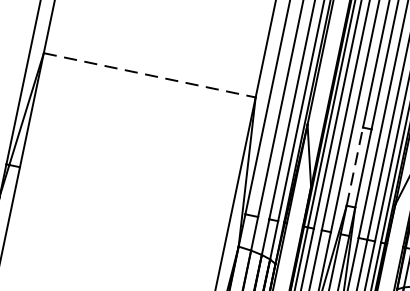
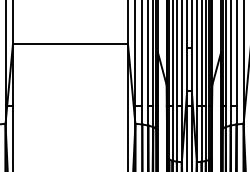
line: (149, 75) -> (70, 44), dashed -> solid
line: (355, 166) -> (187, 69), dashed -> solid

